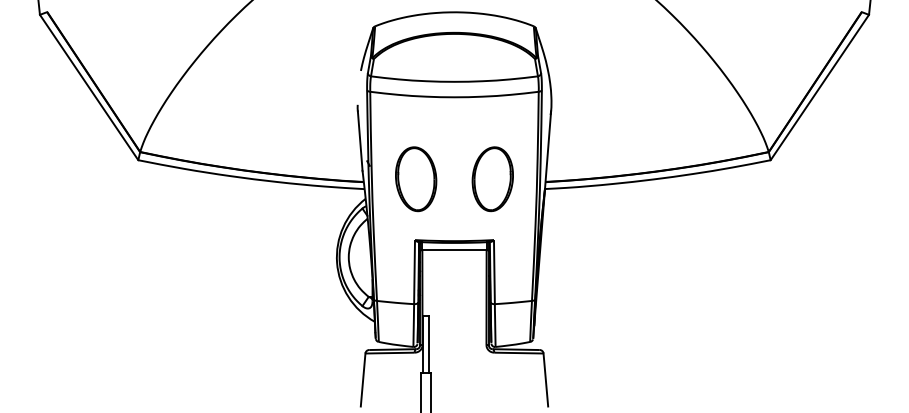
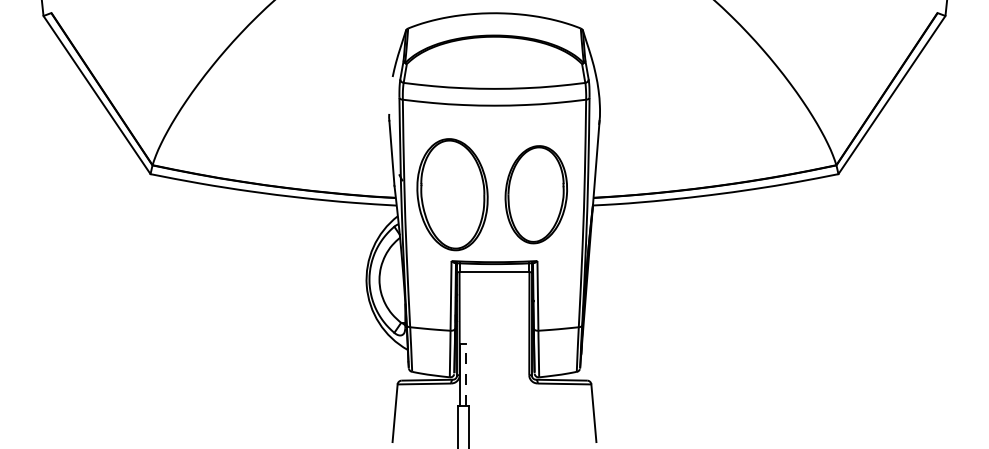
part: (416, 179) -> (453, 195), size x1.6
part: (492, 179) -> (535, 195), size x1.4
line: (428, 344) -> (466, 374), solid -> dashed

